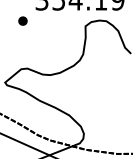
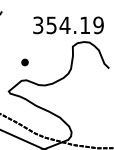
part: (22, 21) -> (24, 62), moved

